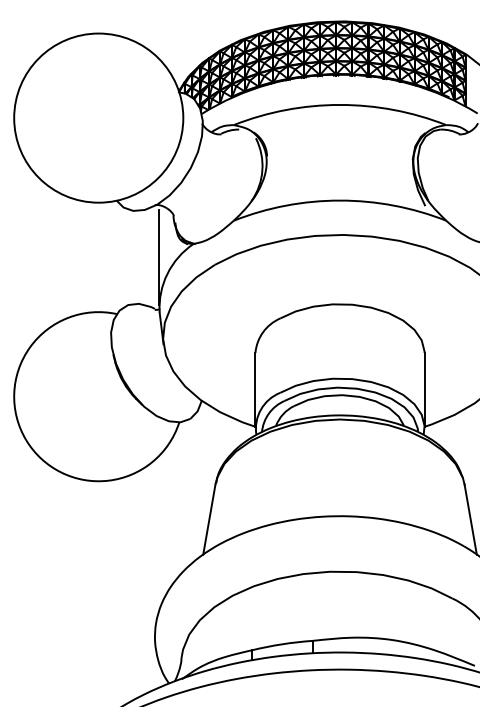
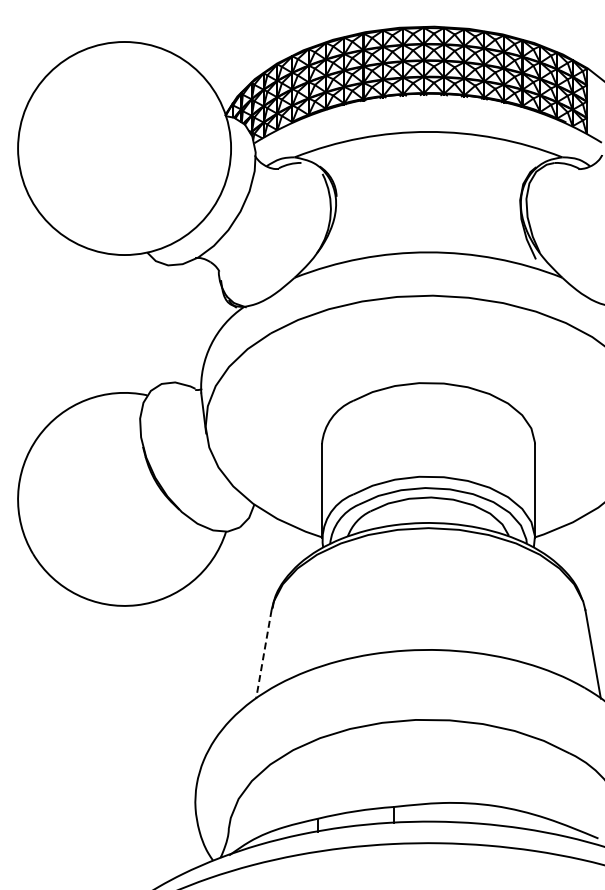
line: (159, 257) -> (200, 323), removed
line: (209, 519) -> (263, 654), solid -> dashed

